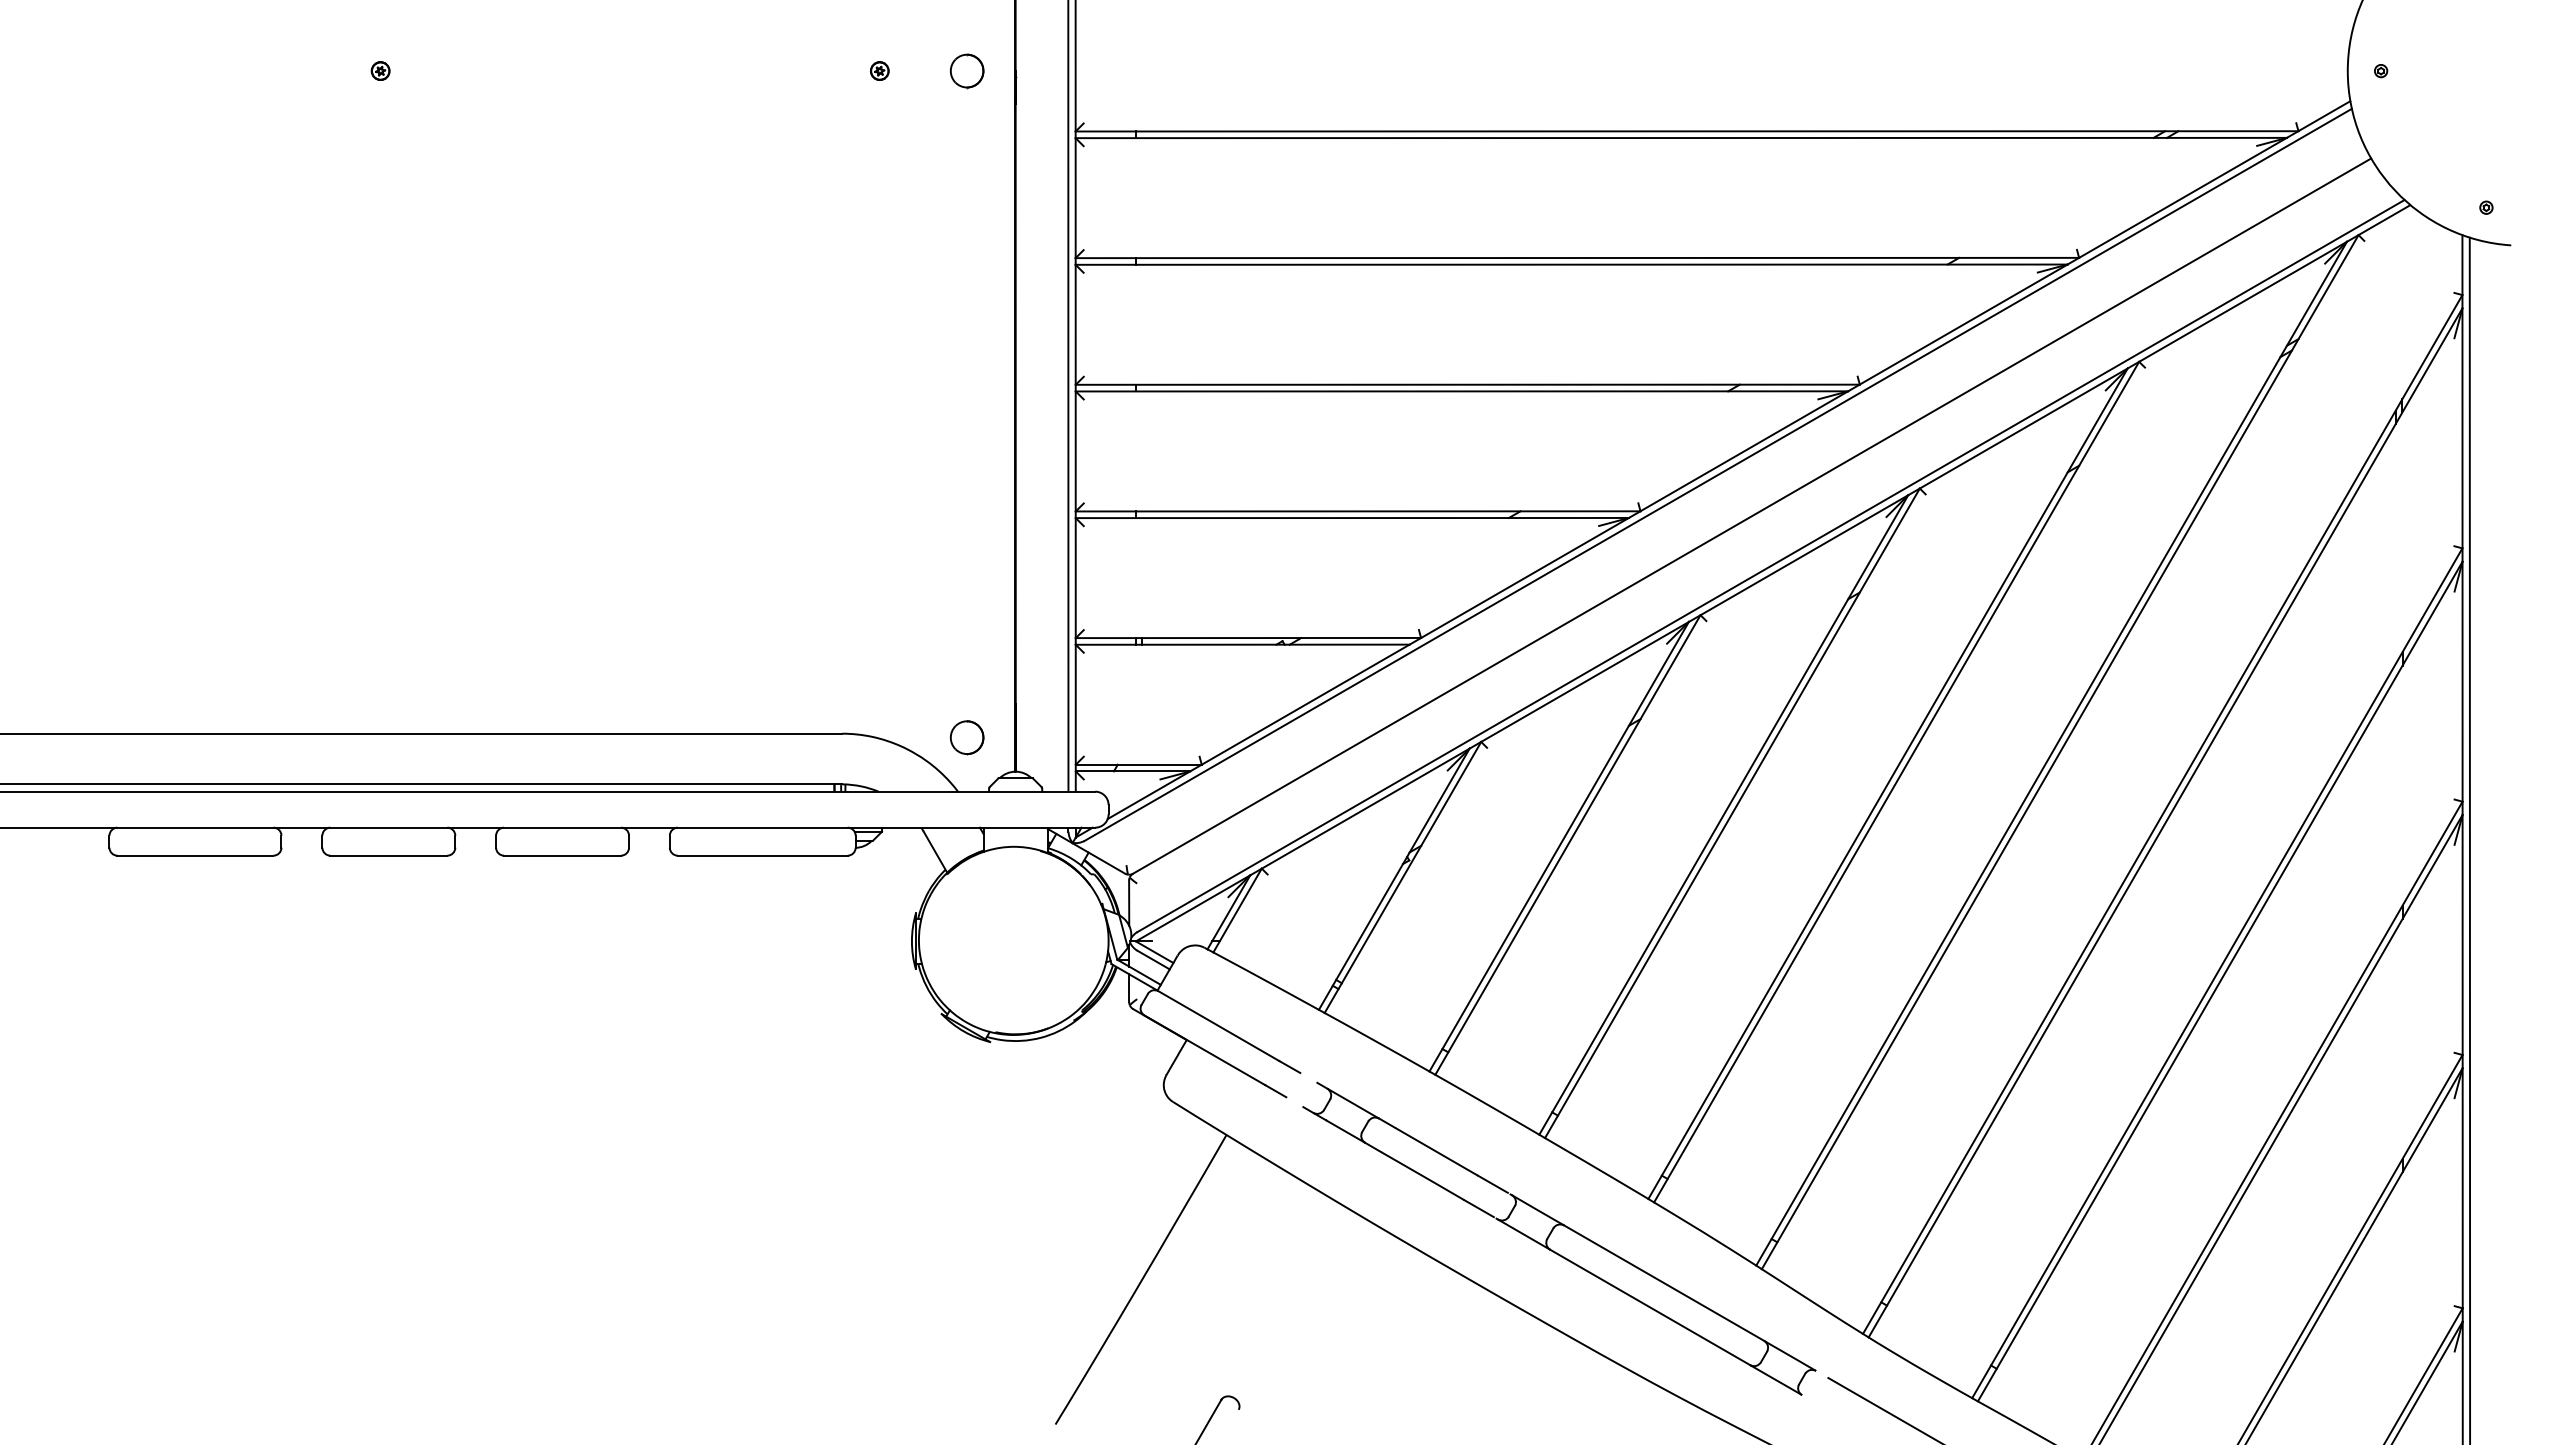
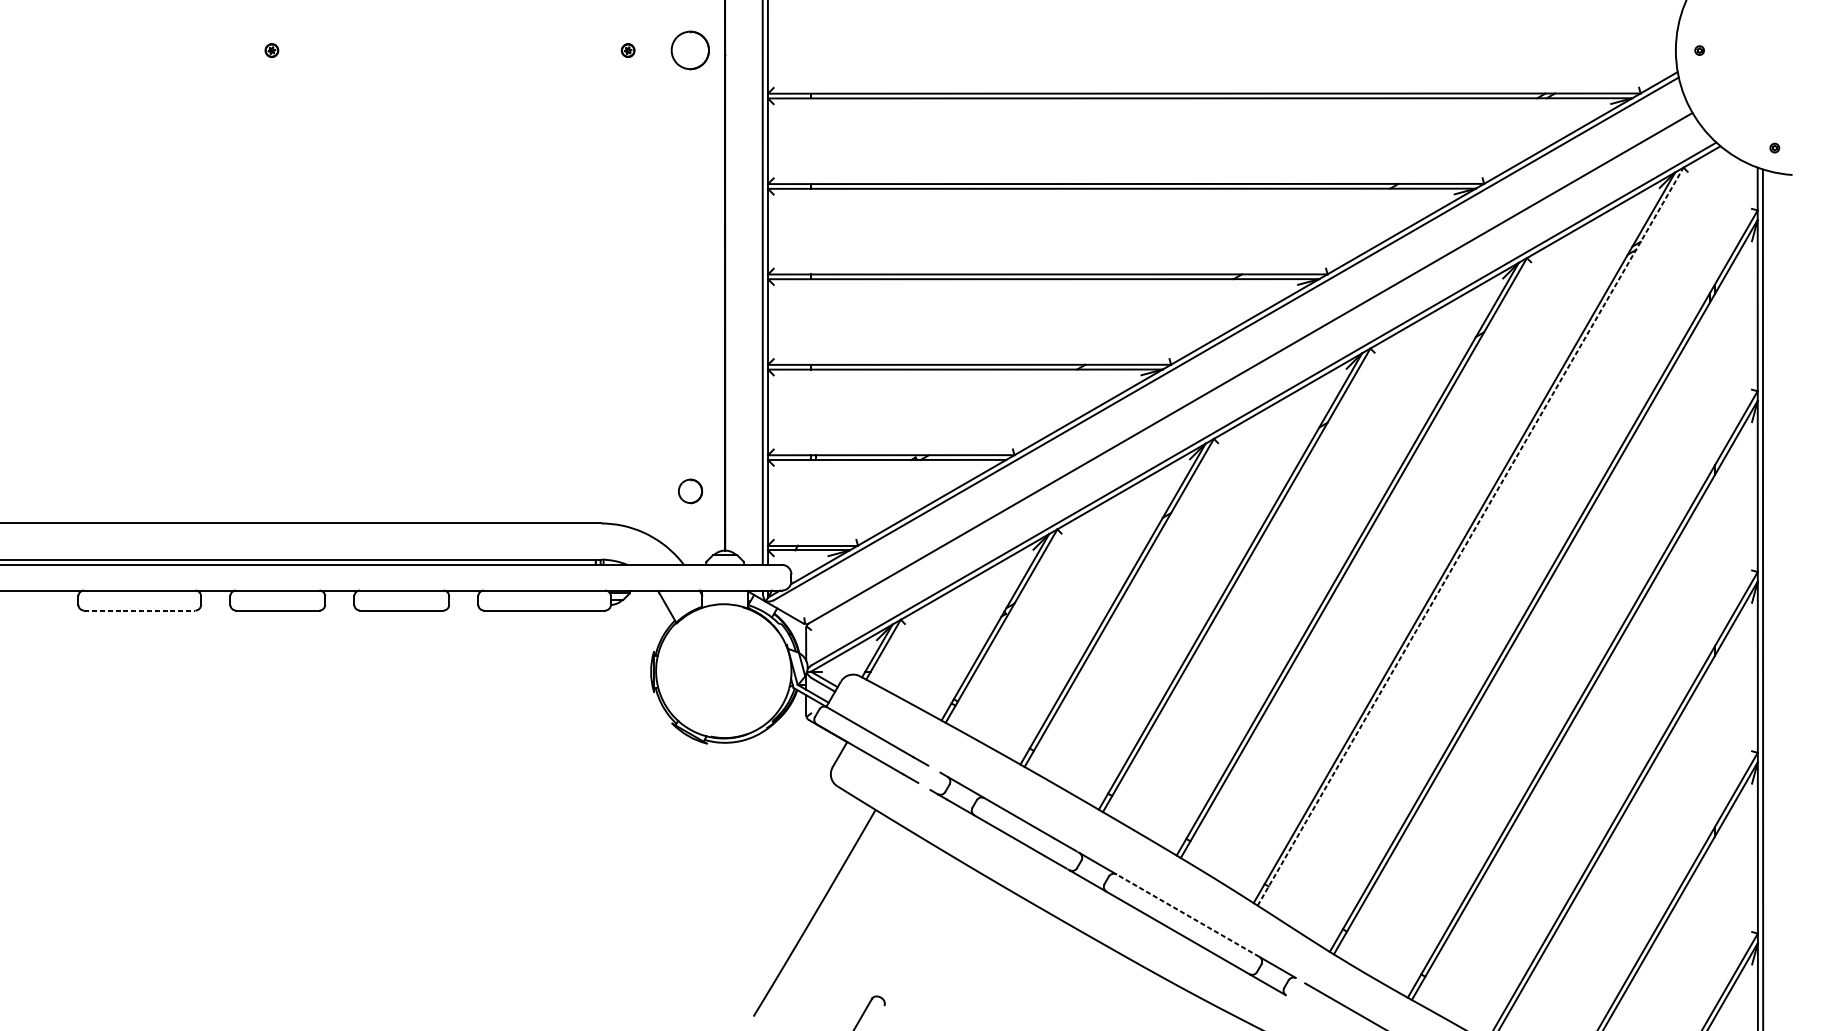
part: (967, 71) -> (690, 50), size x1.6
part: (967, 737) -> (690, 491), moved
line: (2060, 752) -> (1470, 536), solid -> dashed
line: (195, 855) -> (139, 610), solid -> dashed
line: (1663, 1282) -> (1187, 915), solid -> dashed

